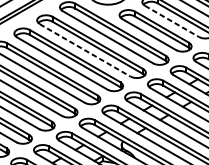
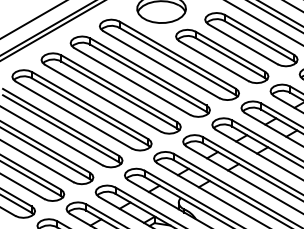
line: (172, 21) -> (243, 44), dashed -> solid
line: (85, 50) -> (132, 81), dashed -> solid

